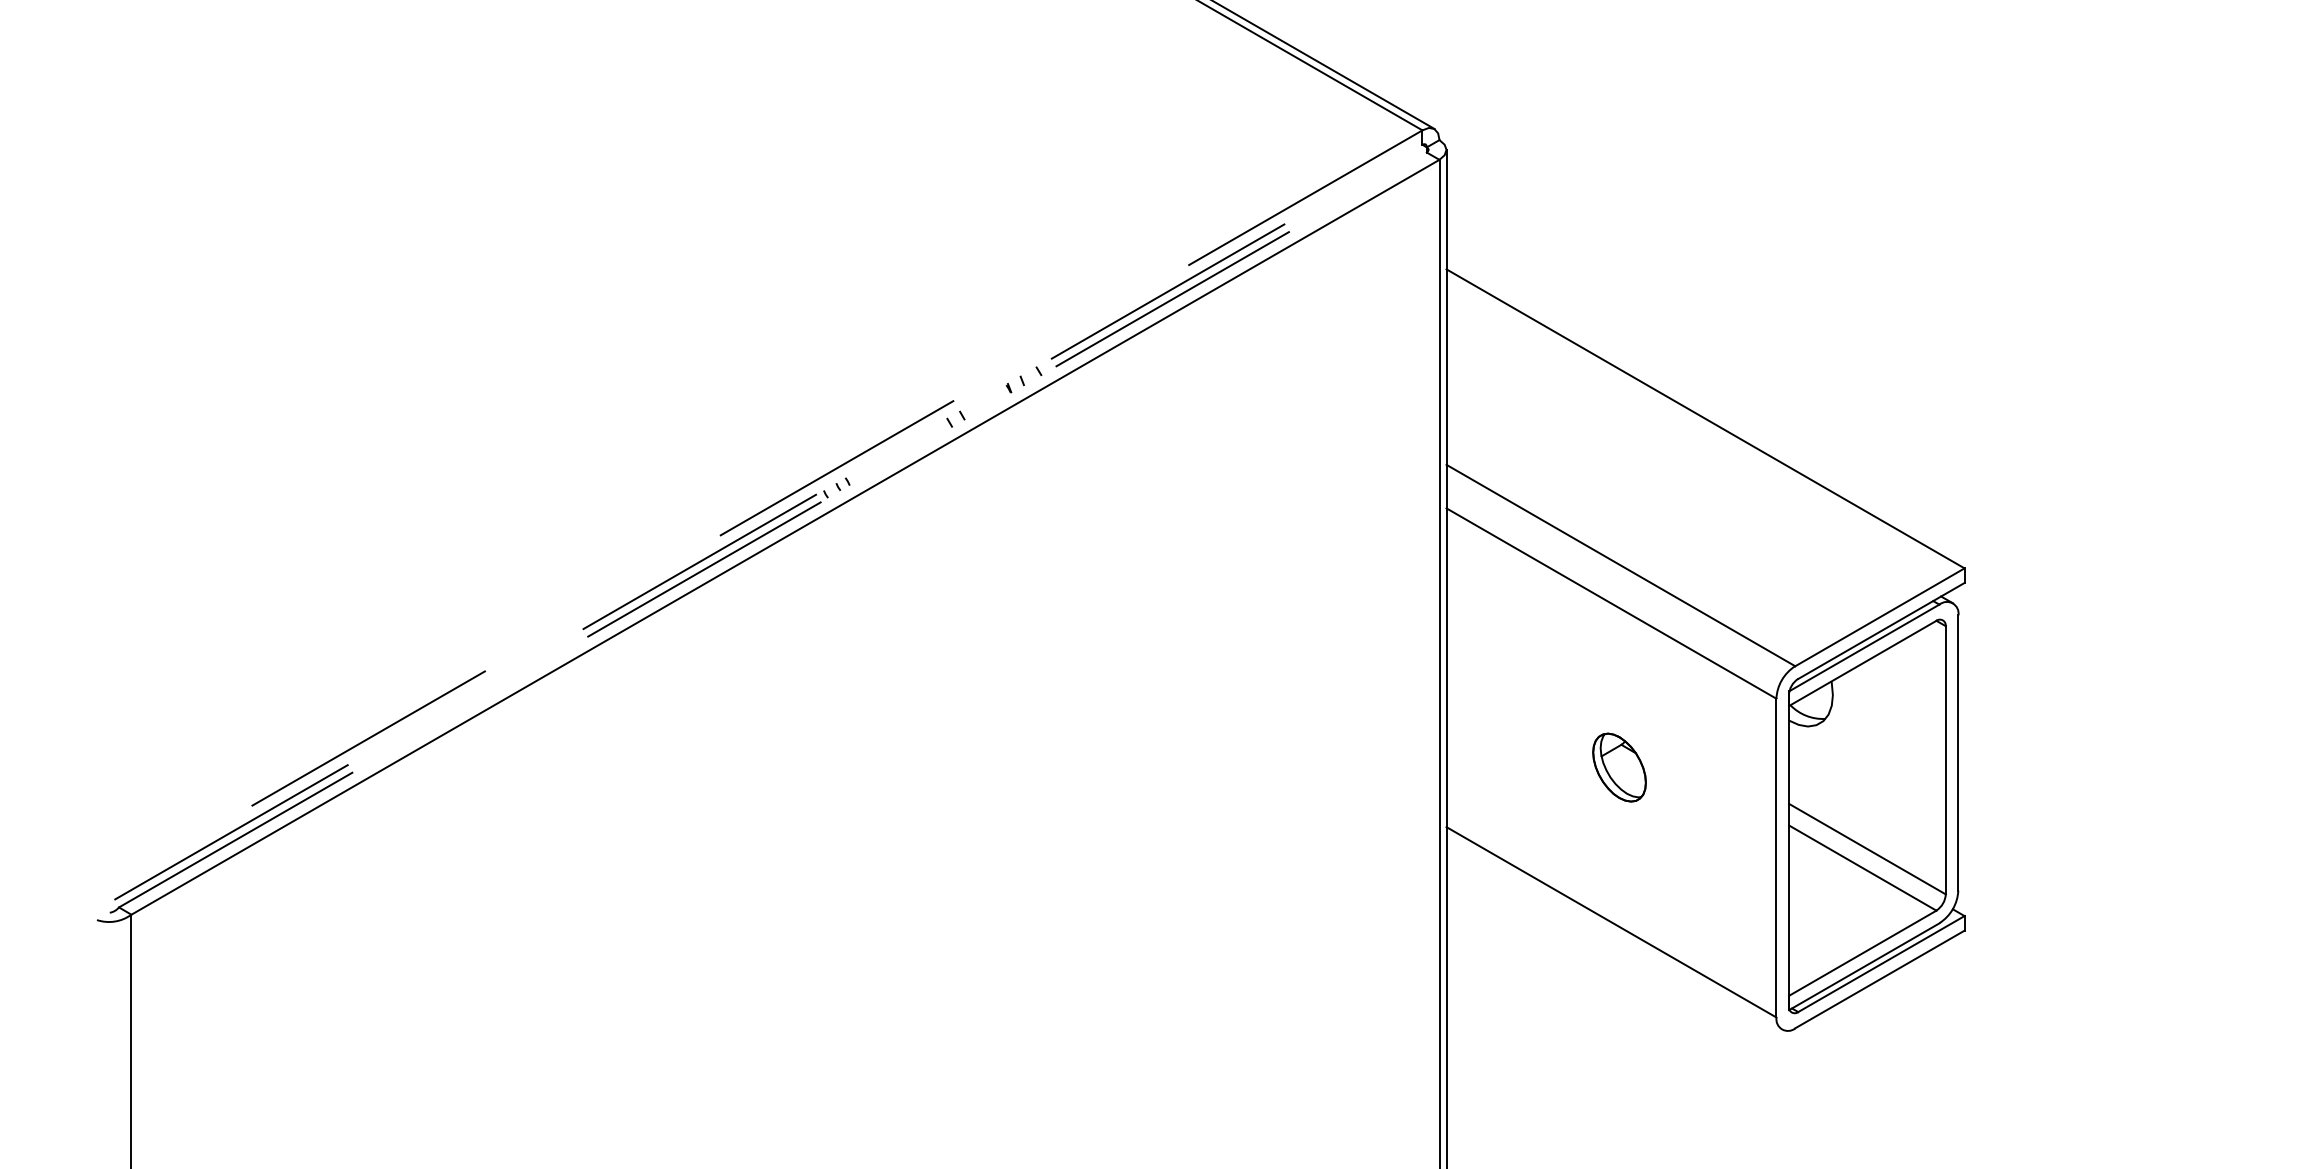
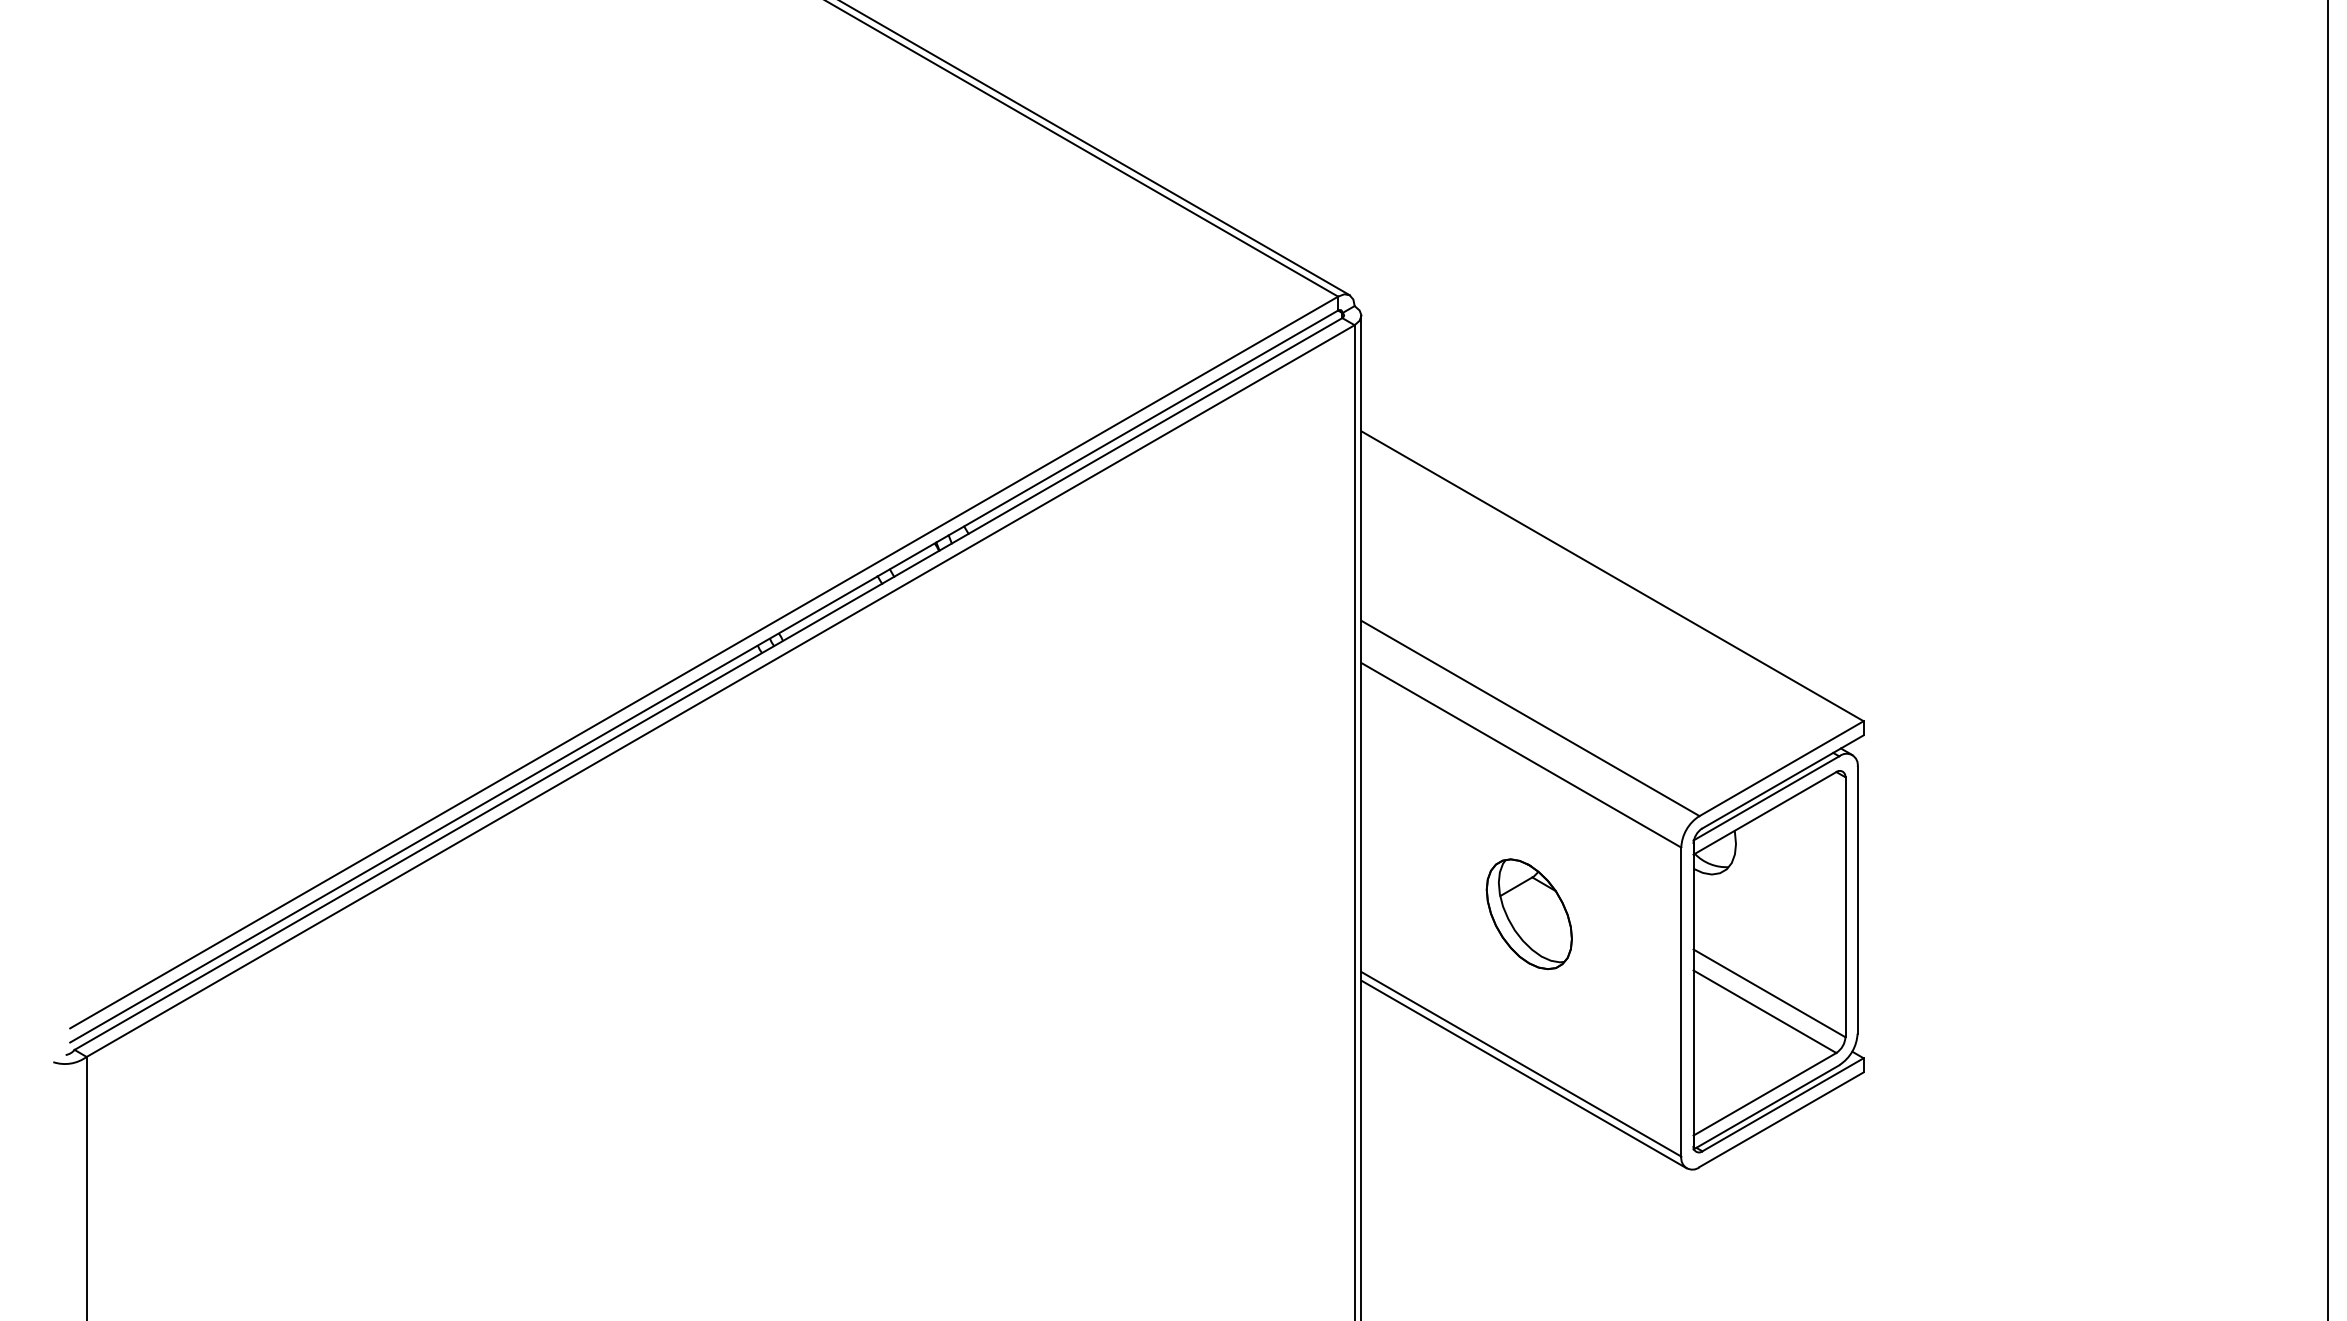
line: (768, 507) -> (704, 662), dashed -> solid
line: (768, 522) -> (704, 676), dashed -> solid
line: (772, 530) -> (708, 684), dashed -> solid
part: (1618, 767) -> (1528, 914), size x1.67
line: (1613, 932) -> (1523, 1074), added

